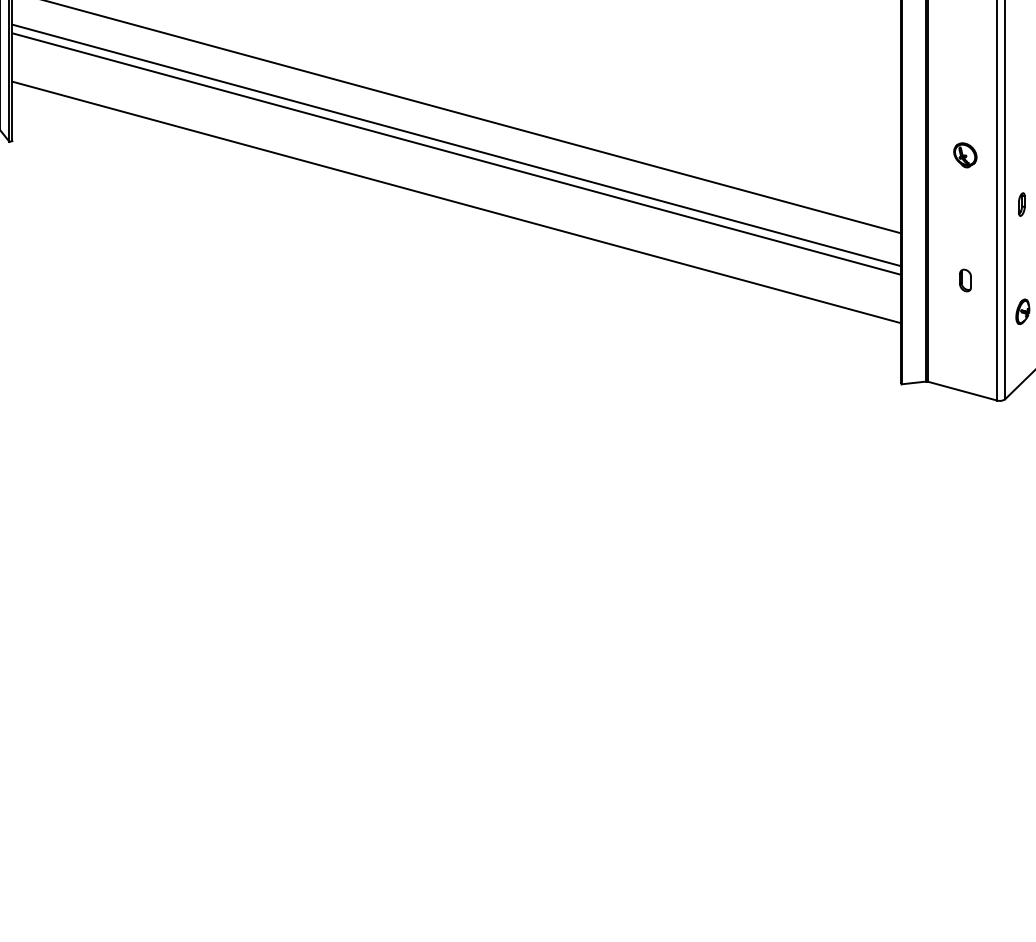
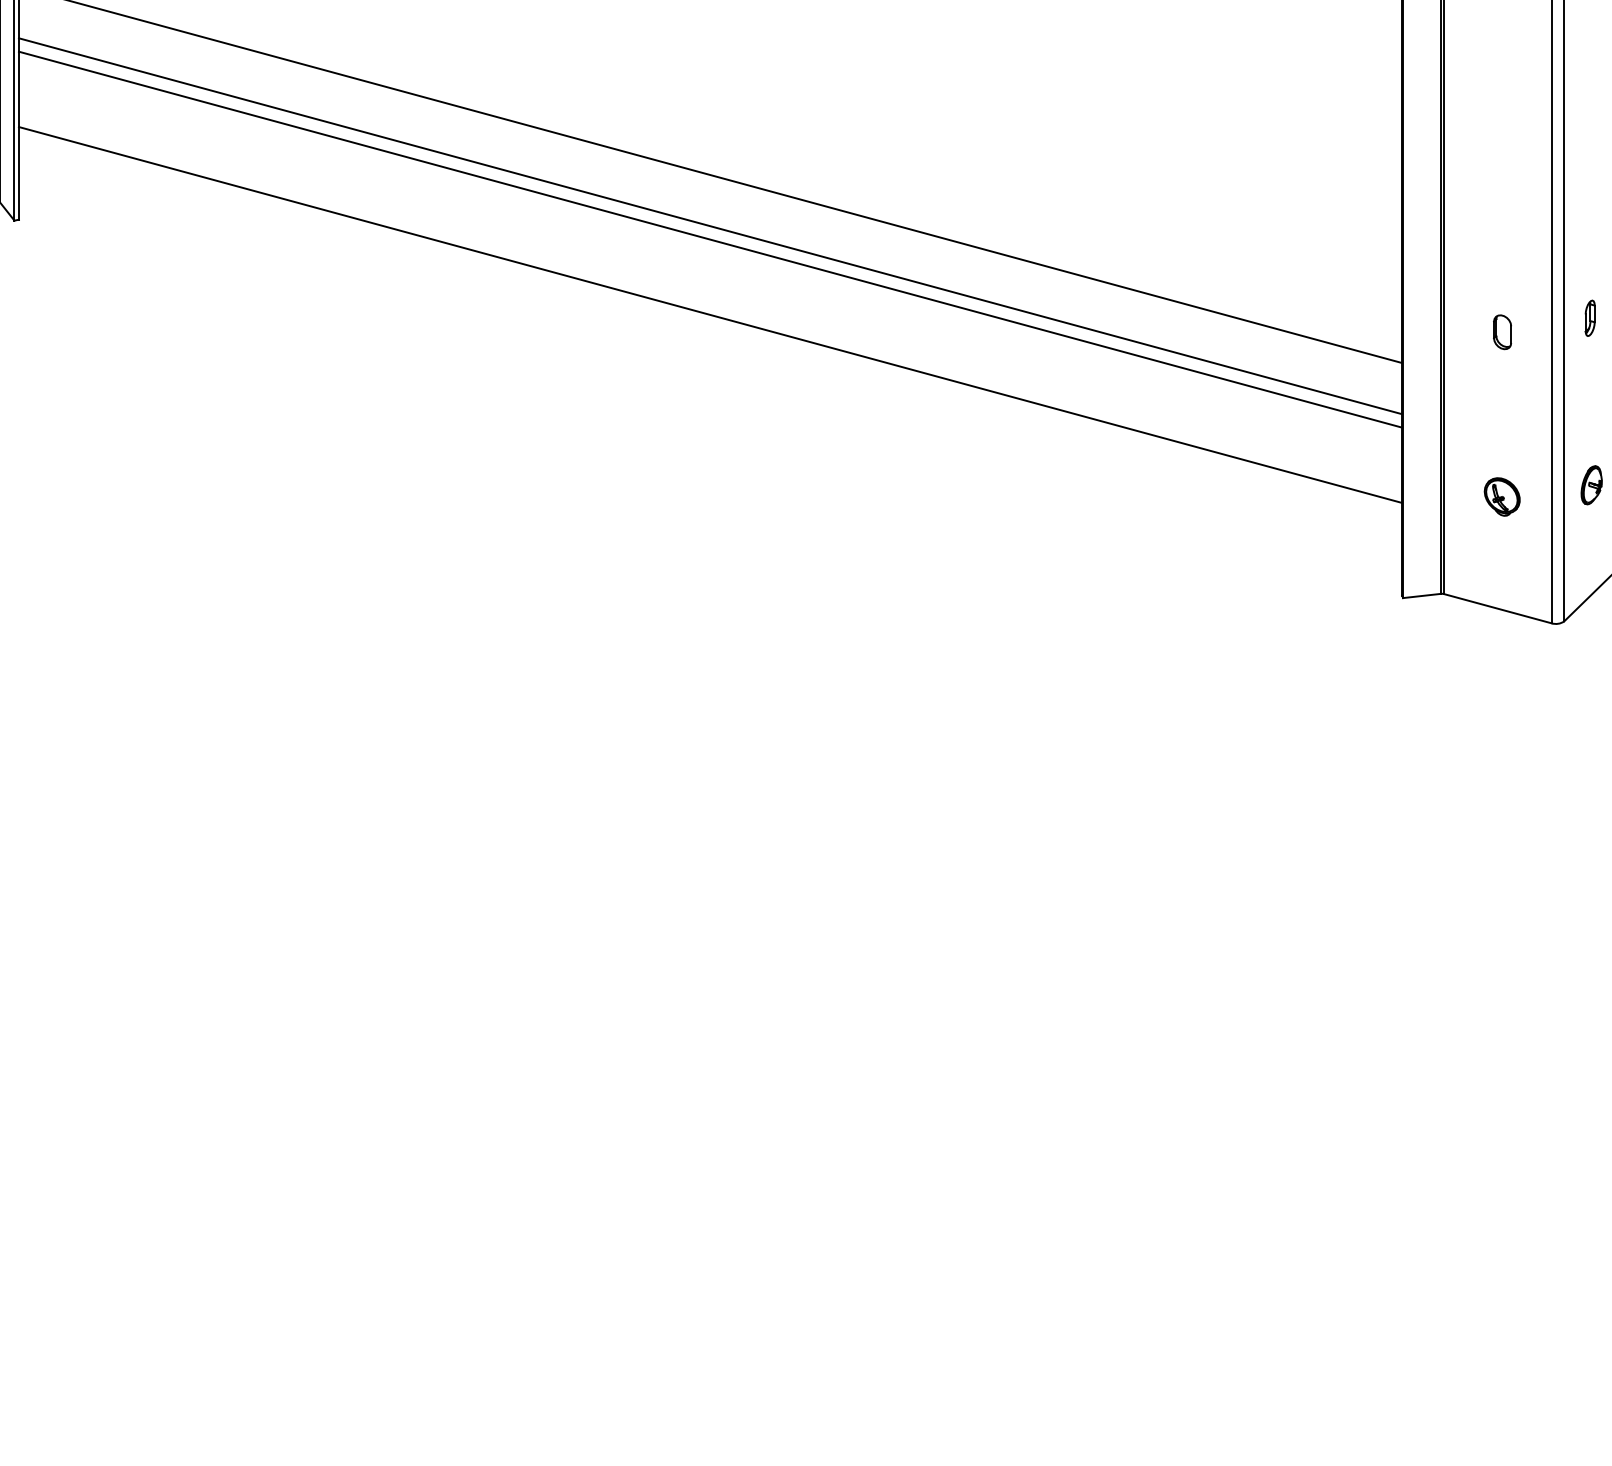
part: (965, 155) -> (1502, 497), moved
part: (965, 280) -> (1502, 332), moved

